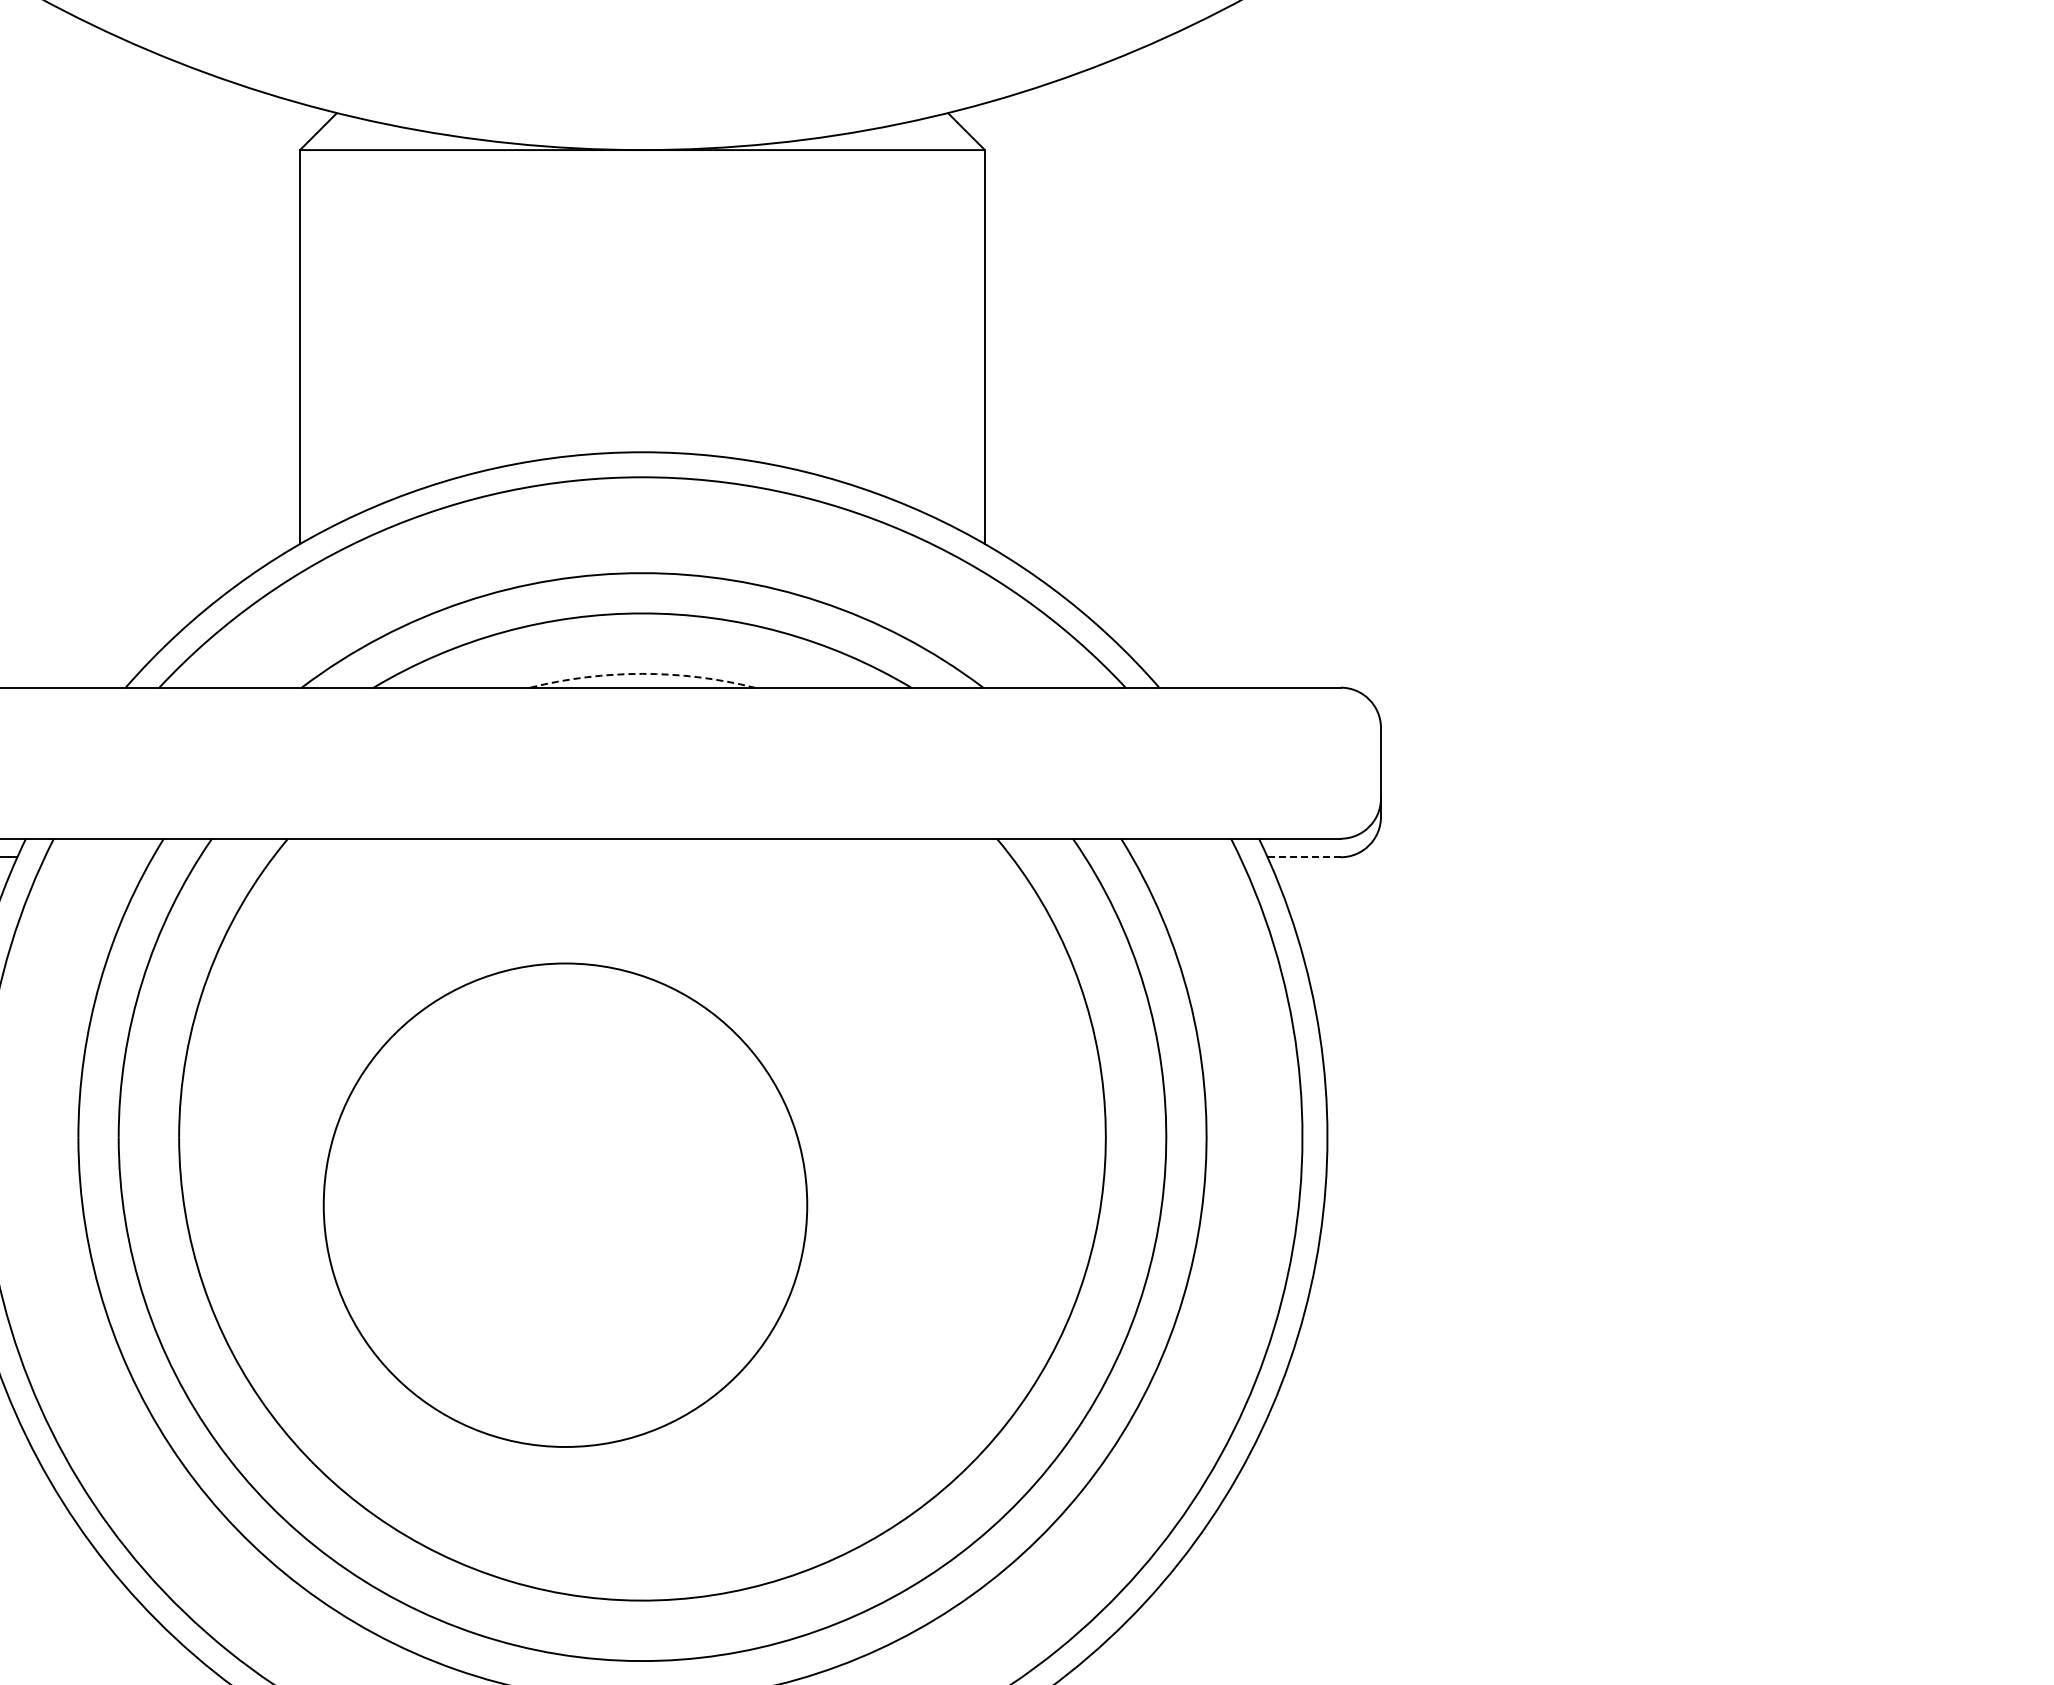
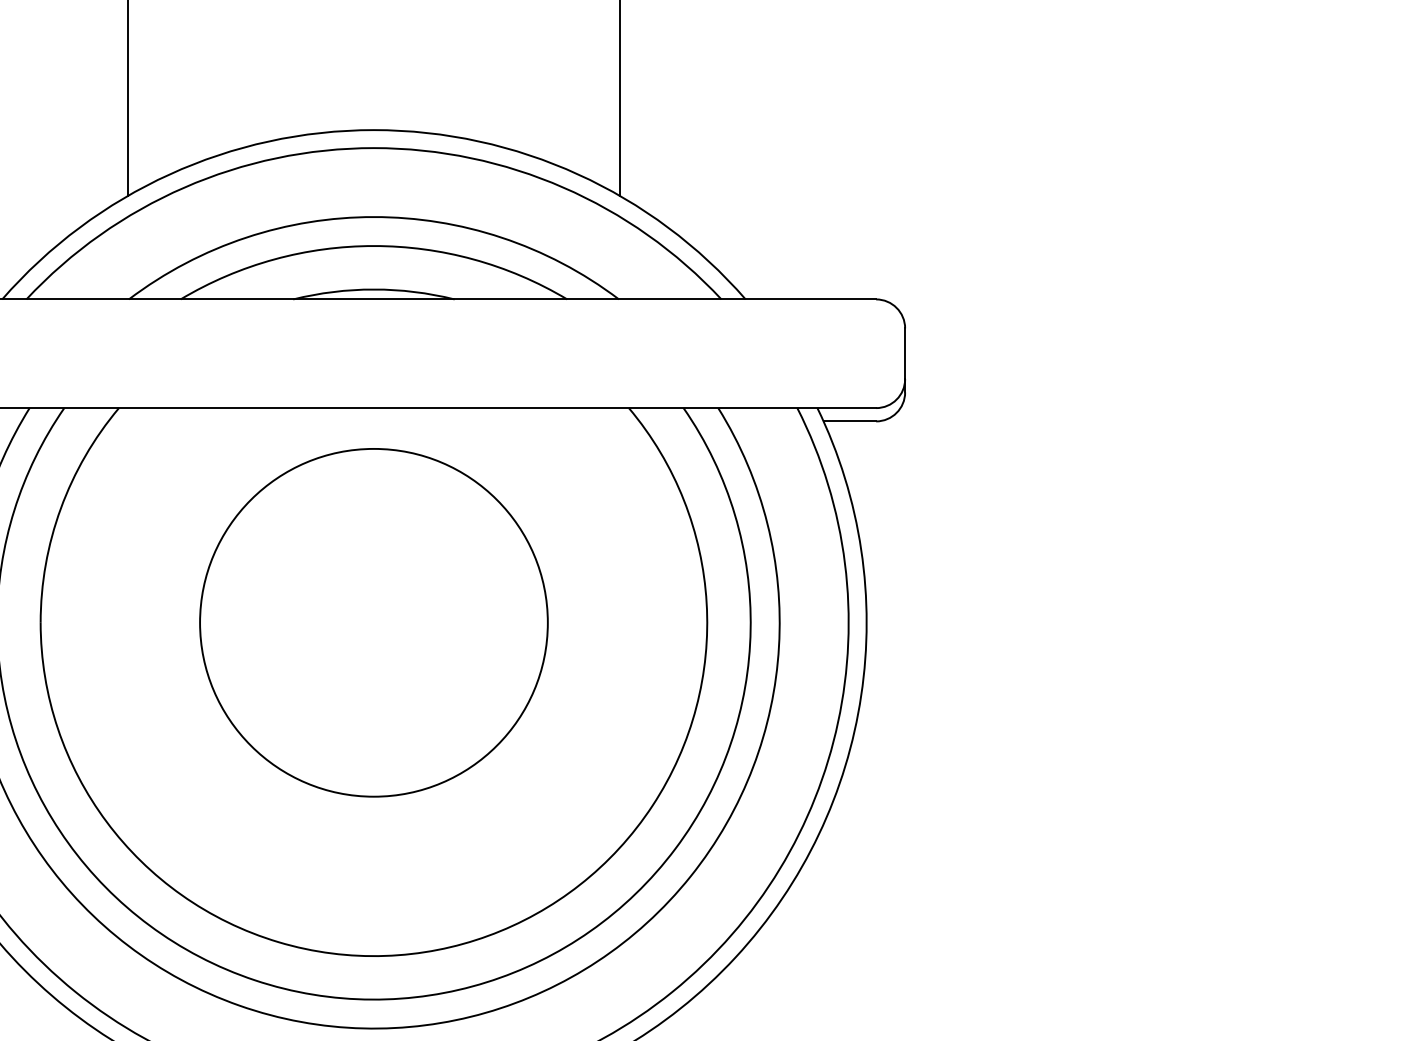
arc: (642, 673) -> (373, 289), dashed -> solid
line: (1304, 857) -> (850, 421), dashed -> solid
circle: (565, 1204) -> (373, 622), moved

